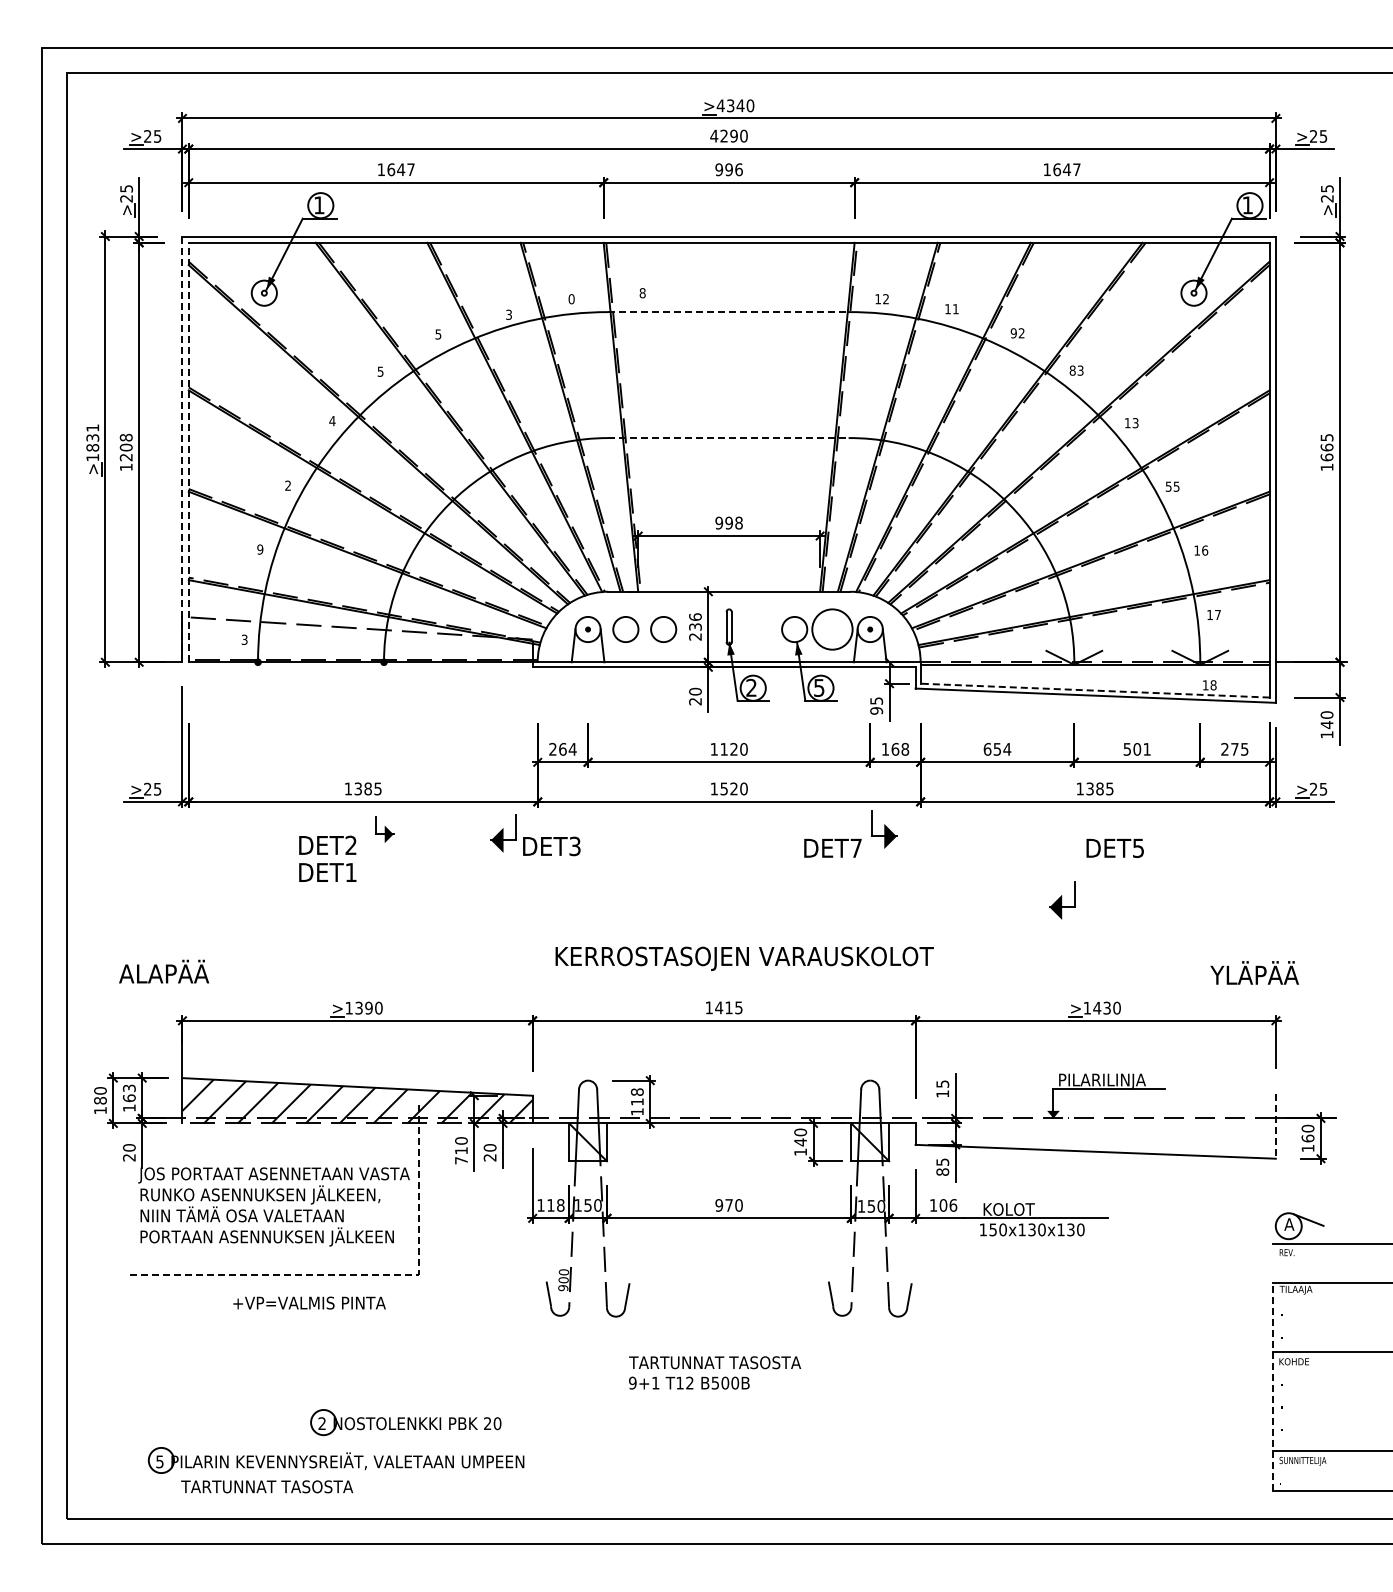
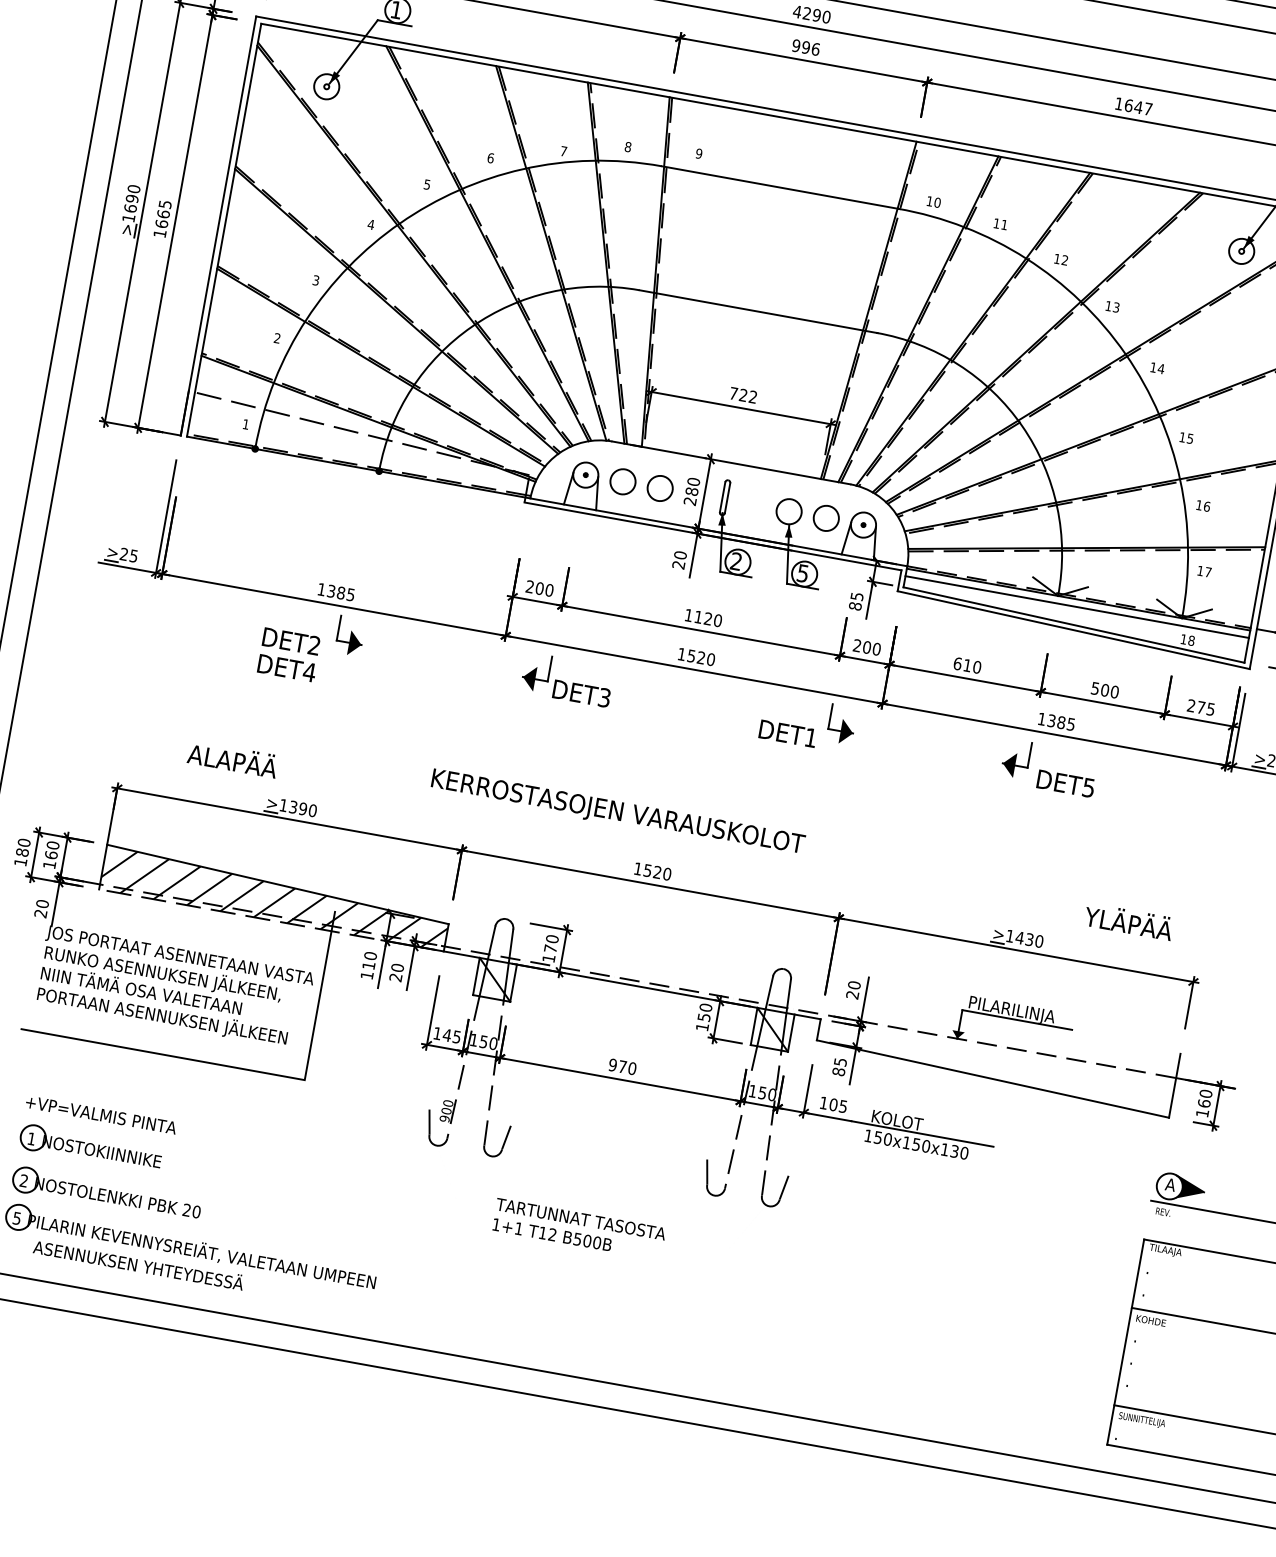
text: (642, 293) -> (698, 154), 8 -> 9
text: (571, 299) -> (627, 147), 0 -> 8
text: (886, 299) -> (937, 203), 12 -> 10
line: (729, 312) -> (781, 188), dashed -> solid
text: (508, 314) -> (563, 150), 3 -> 7
text: (1013, 333) -> (1056, 259), 92 -> 12
text: (438, 334) -> (490, 158), 5 -> 6
text: (1072, 370) -> (1108, 305), 83 -> 13
text: (1135, 423) -> (1161, 369), 13 -> 14
text: (92, 437) -> (132, 198), 1831 -> 1690
line: (729, 438) -> (758, 312), dashed -> solid
text: (125, 447) -> (162, 214), 1208 -> 1665
line: (182, 449) -> (218, 226), dashed -> solid
line: (188, 452) -> (223, 230), dashed -> solid
text: (288, 485) -> (316, 280), 2 -> 3
text: (1168, 486) -> (1182, 437), 55 -> 15
text: (728, 522) -> (742, 394), 998 -> 722
text: (260, 549) -> (277, 338), 9 -> 2
text: (695, 621) -> (692, 486), 236 -> 280
circle: (832, 629) -> (826, 518), size x0.62
text: (244, 639) -> (245, 424), 3 -> 1
line: (1094, 672) -> (1076, 607), added
line: (1095, 690) -> (1074, 624), dashed -> solid
text: (876, 710) -> (855, 605), 95 -> 85
text: (567, 749) -> (544, 589), 264 -> 200
text: (895, 749) -> (867, 647), 168 -> 200
text: (1002, 749) -> (972, 666), 654 -> 610
text: (1147, 749) -> (1115, 692), 501 -> 500
part: (384, 829) -> (350, 635), size x1.43
part: (535, 835) -> (567, 680), moved
text: (855, 847) -> (810, 737), DET7 -> DET1
text: (351, 872) -> (309, 672), DET1 -> DET4
part: (1062, 900) -> (1016, 758), moved
text: (744, 958) -> (617, 813), moved
text: (164, 971) -> (233, 759), moved
text: (1254, 972) -> (1128, 921), moved
text: (728, 1007) -> (657, 871), 1415 -> 1520
text: (129, 1088) -> (53, 845), 163 -> 160
text: (942, 1088) -> (853, 989), 15 -> 20
text: (637, 1096) -> (551, 943), 118 -> 170
line: (1275, 1126) -> (1174, 1085), dashed -> solid
text: (800, 1142) -> (704, 1017), 140 -> 150
text: (461, 1160) -> (367, 975), 710 -> 110
text: (555, 1205) -> (451, 1036), 118 -> 145
text: (953, 1205) -> (843, 1106), 106 -> 105
fill: (1308, 1226) -> (1189, 1190), added
text: (1031, 1229) -> (915, 1144), 150x130x130 -> 150x150x130
line: (360, 1274) -> (247, 1069), dashed -> solid
text: (309, 1302) -> (101, 1114), moved
part: (219, 1379) -> (90, 1147), added
text: (632, 1382) -> (496, 1224), 9+1 -> 1+1
line: (1272, 1386) -> (1125, 1341), dashed -> solid
part: (405, 1422) -> (106, 1194), moved
text: (287, 1485) -> (138, 1264), TARTUNNAT TASOSTA -> ASENNUKSEN YHTEYDESSÄ

